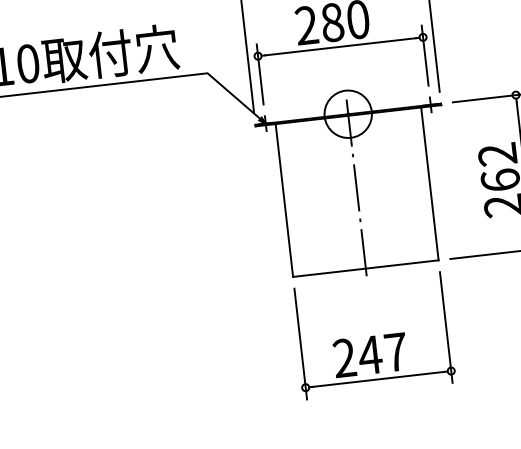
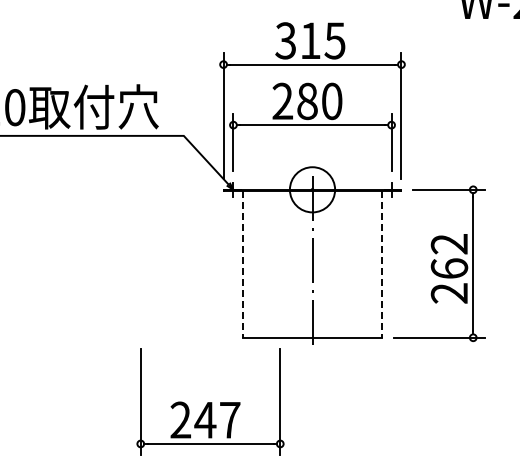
line: (430, 184) -> (382, 265), solid -> dashed
line: (284, 201) -> (242, 265), solid -> dashed
part: (373, 335) -> (210, 401), moved

